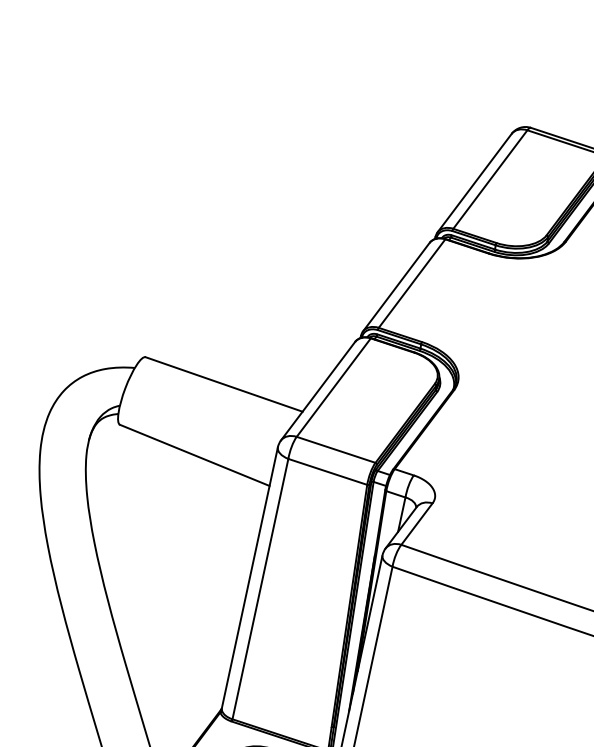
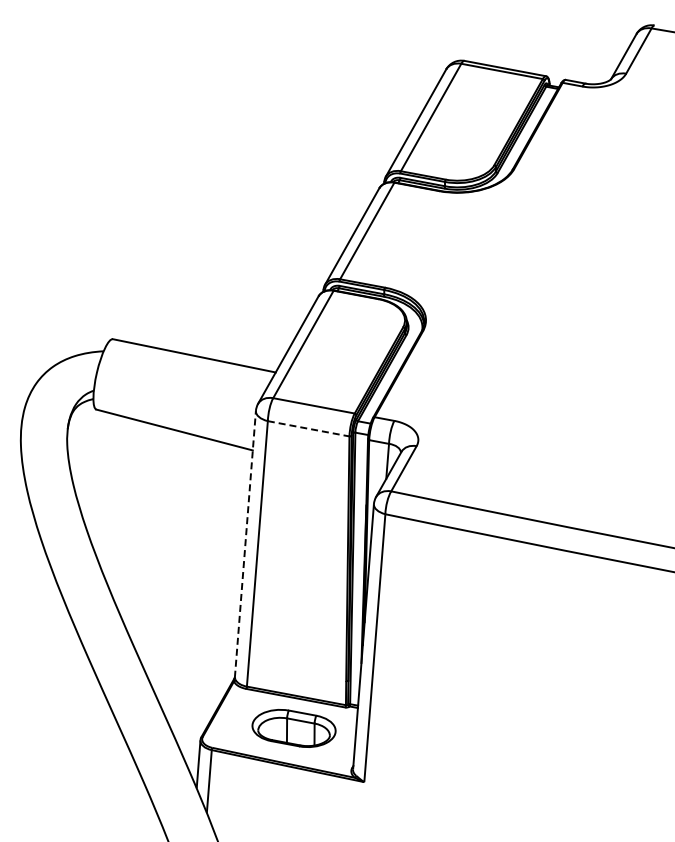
line: (327, 471) -> (308, 428), solid -> dashed
line: (249, 578) -> (245, 544), solid -> dashed

